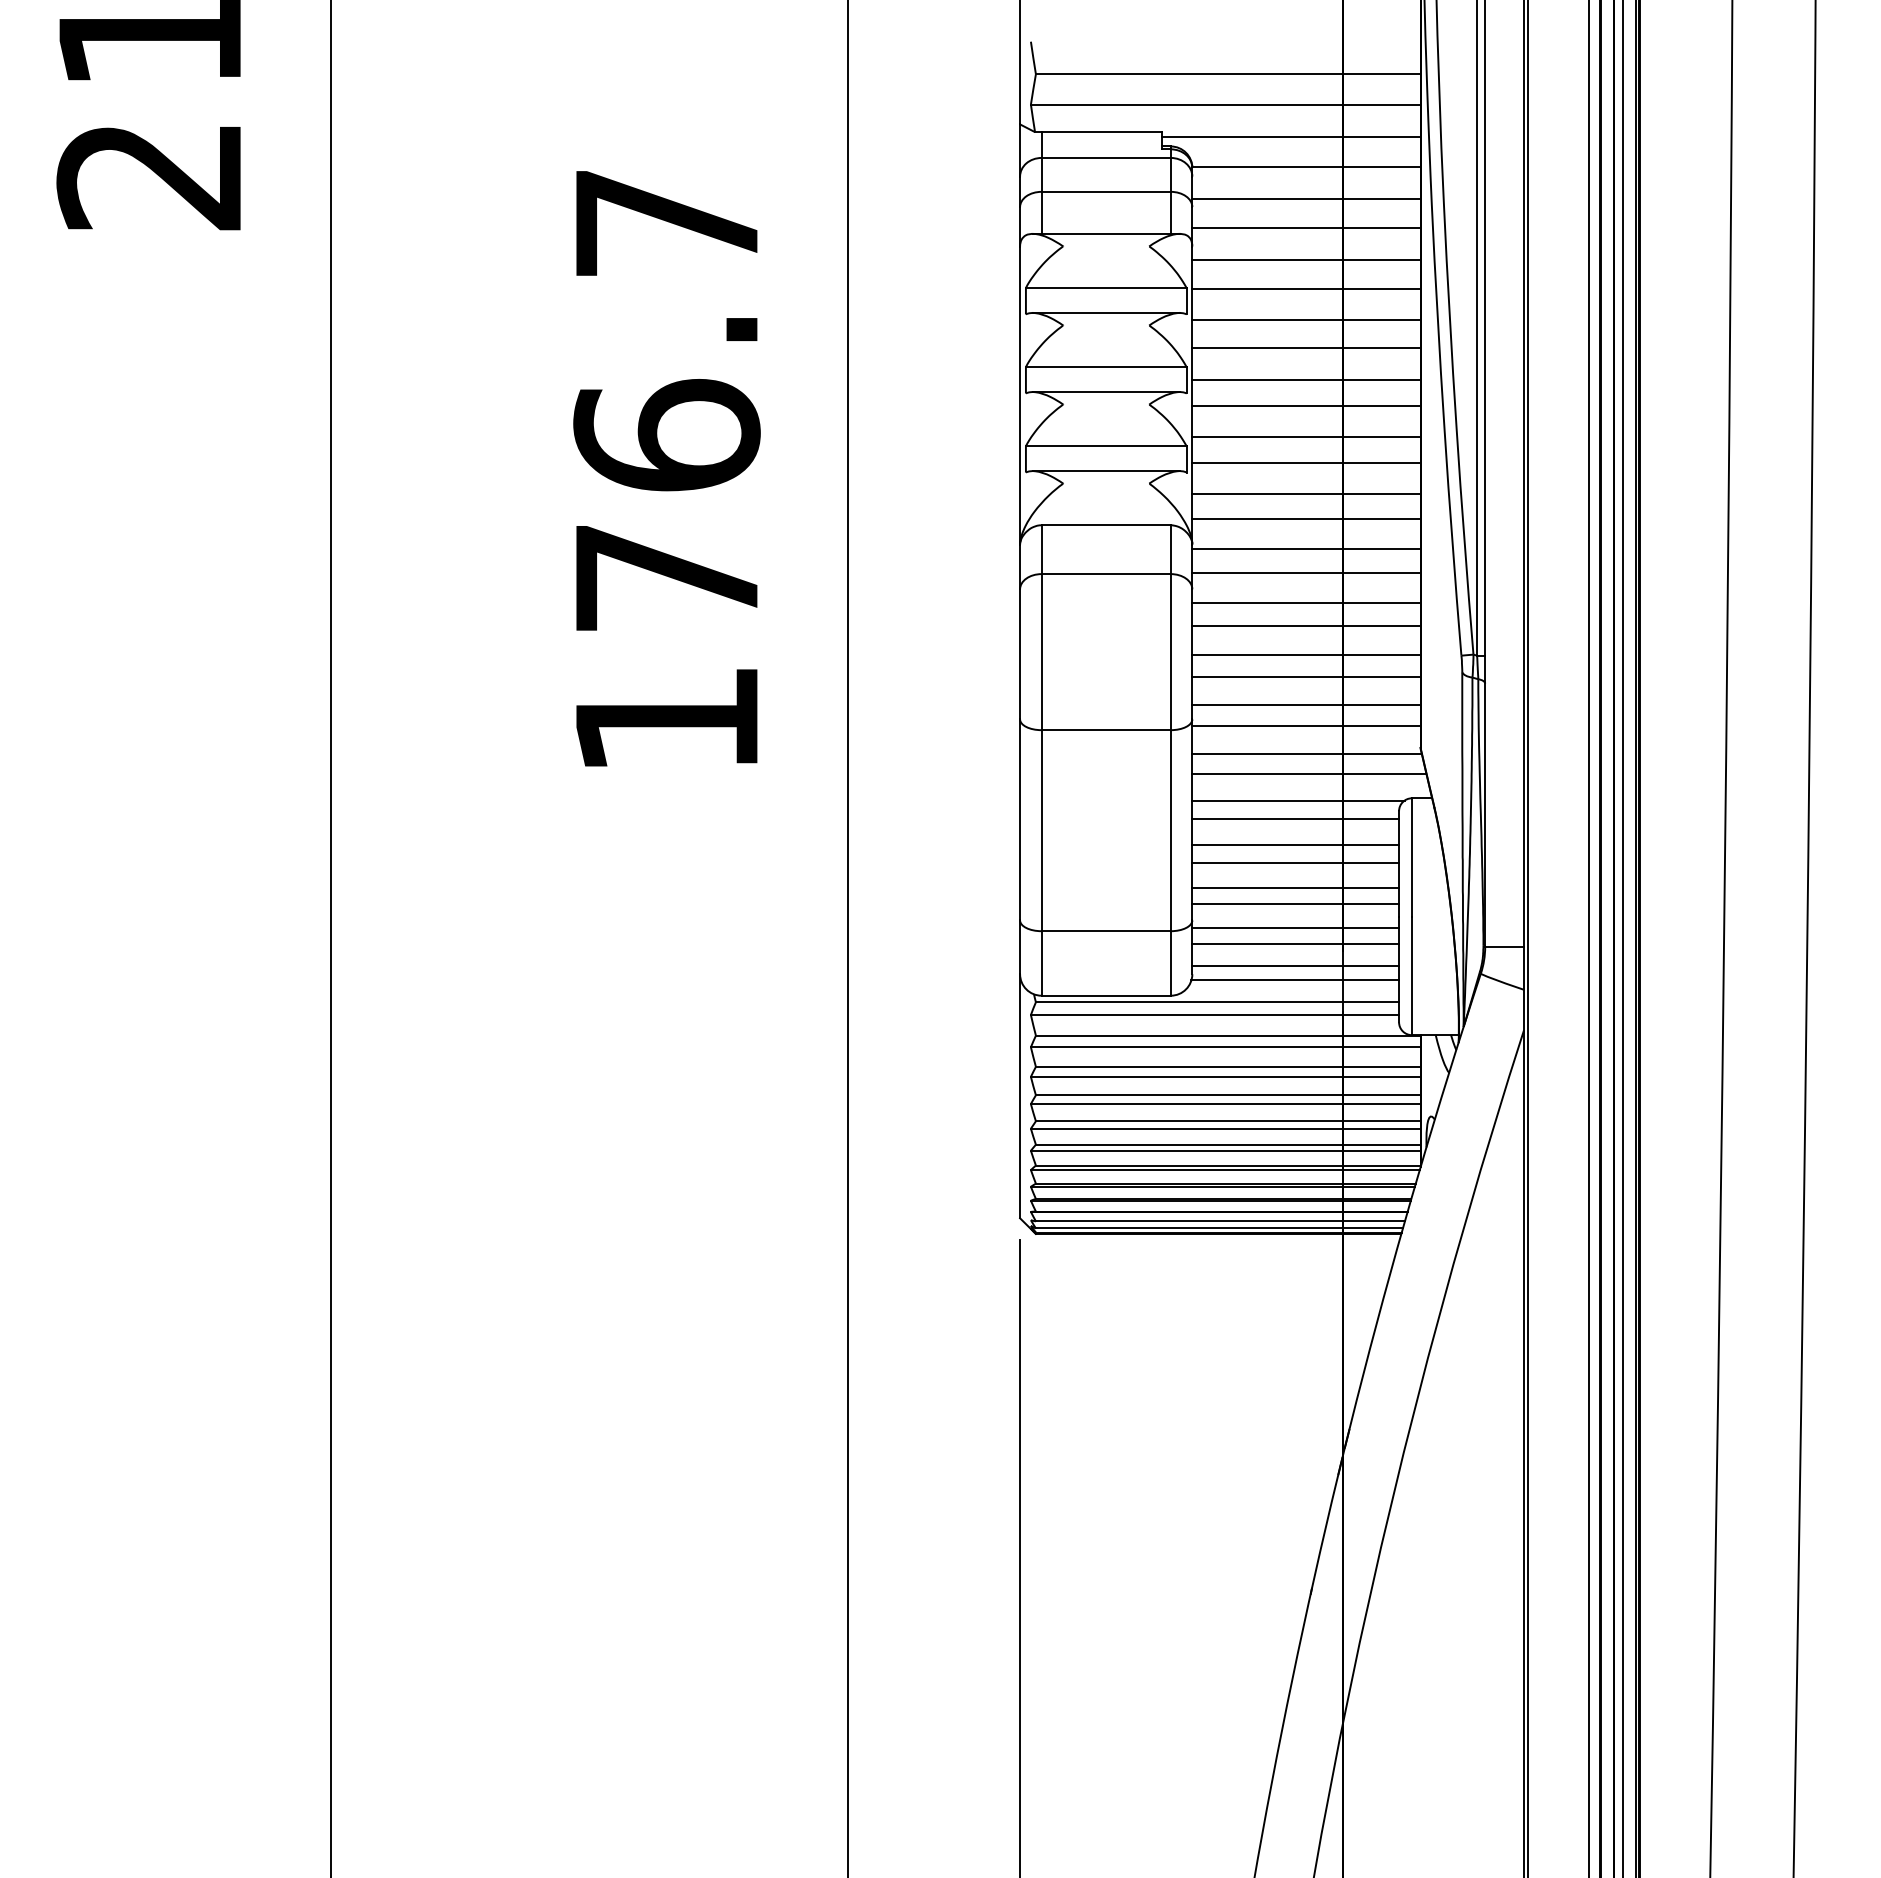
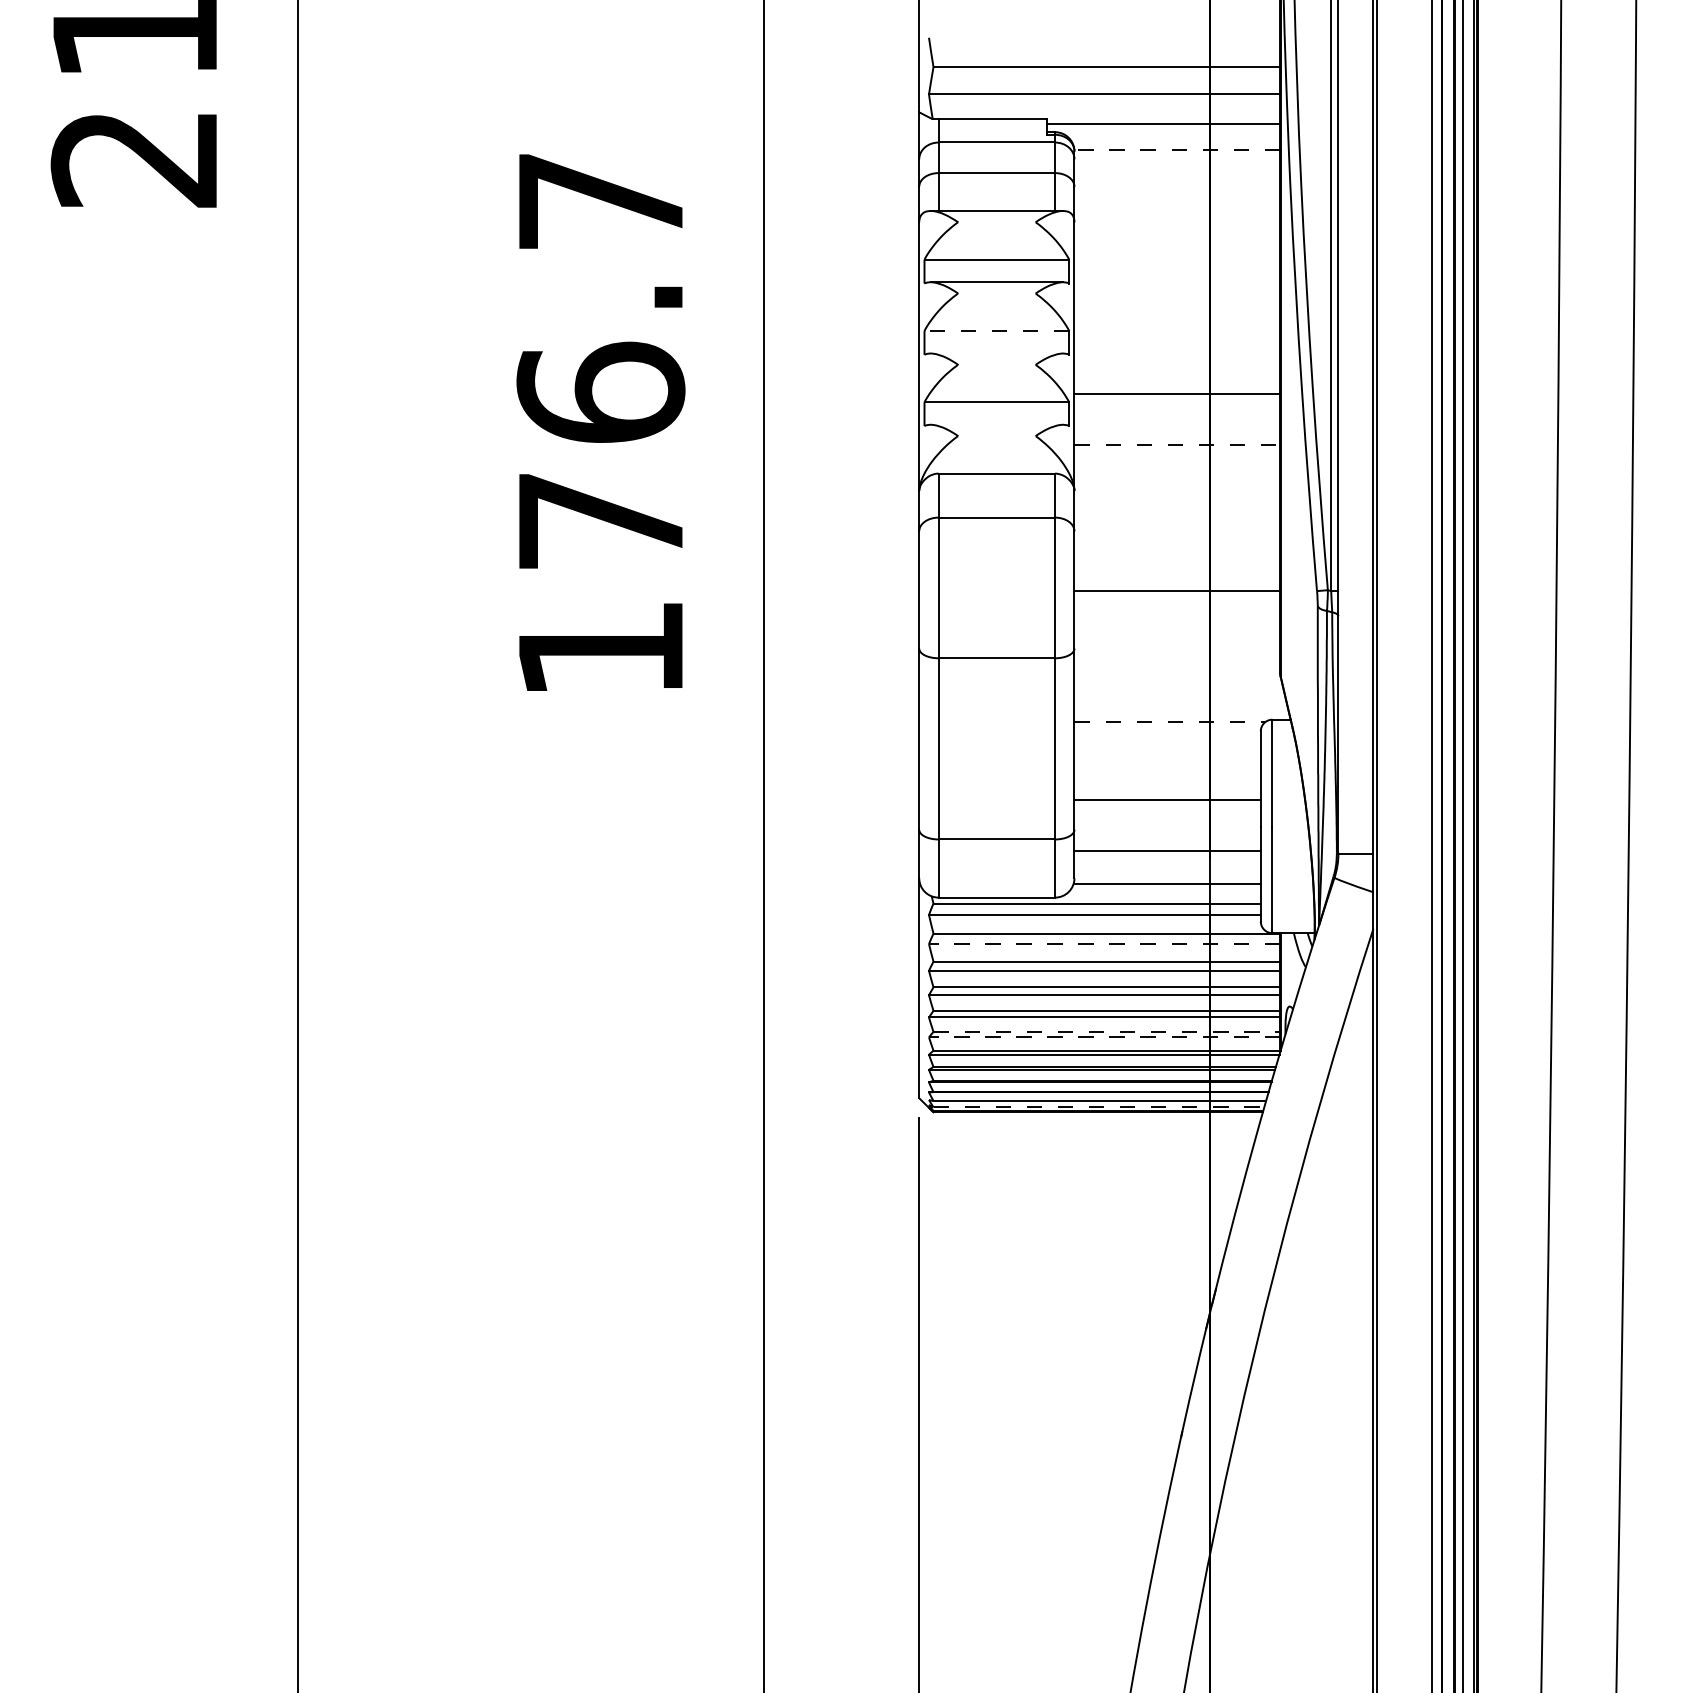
line: (1305, 166) -> (1176, 150), solid -> dashed
line: (1306, 199) -> (1177, 179), removed
line: (1306, 228) -> (1177, 206), removed
line: (1306, 260) -> (1177, 234), removed
line: (1306, 288) -> (1177, 260), removed
line: (1306, 320) -> (1177, 289), removed
line: (1306, 348) -> (1177, 314), removed
line: (1105, 367) -> (996, 331), solid -> dashed
line: (1306, 379) -> (1177, 342), removed
line: (1105, 392) -> (996, 353), removed
line: (1306, 406) -> (1177, 366), removed
line: (1306, 463) -> (1177, 417), removed
line: (1105, 471) -> (996, 425), removed
line: (1306, 494) -> (1177, 445), solid -> dashed
line: (1306, 519) -> (1177, 468), removed
line: (1306, 549) -> (1177, 495), removed
line: (1306, 573) -> (1177, 517), removed
line: (1306, 602) -> (1177, 543), removed
line: (1306, 626) -> (1177, 564), removed
line: (1306, 677) -> (1177, 610), removed
line: (1306, 705) -> (1177, 636), removed
line: (1306, 726) -> (1177, 654), removed
line: (1306, 753) -> (1177, 679), removed
line: (1309, 774) -> (1180, 698), removed
line: (1299, 800) -> (1171, 721), solid -> dashed
line: (1295, 819) -> (1167, 738), removed
line: (1295, 845) -> (1167, 762), removed
line: (1295, 862) -> (1167, 777), removed
line: (1295, 904) -> (1167, 815), removed
line: (1295, 928) -> (1167, 837), removed
line: (1295, 966) -> (1167, 871), removed
line: (1225, 1047) -> (1104, 944), solid -> dashed
line: (1228, 1144) -> (1107, 1031), solid -> dashed
line: (1225, 1150) -> (1104, 1037), solid -> dashed
line: (1219, 1228) -> (1098, 1107), solid -> dashed

